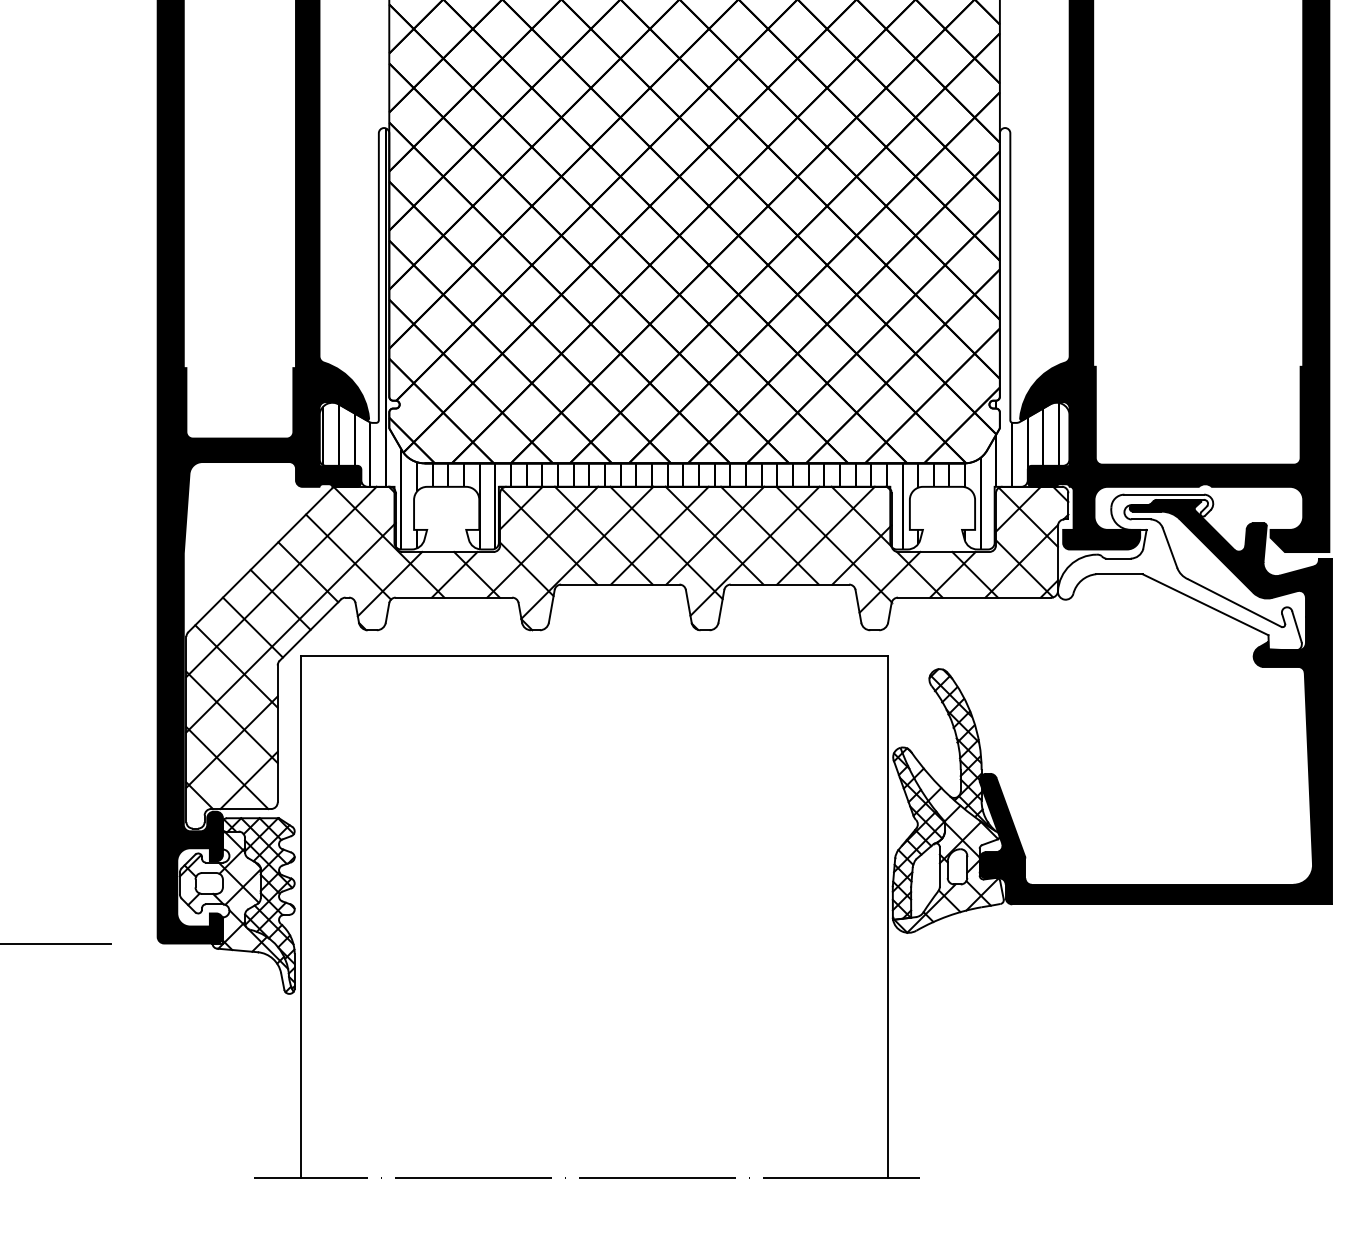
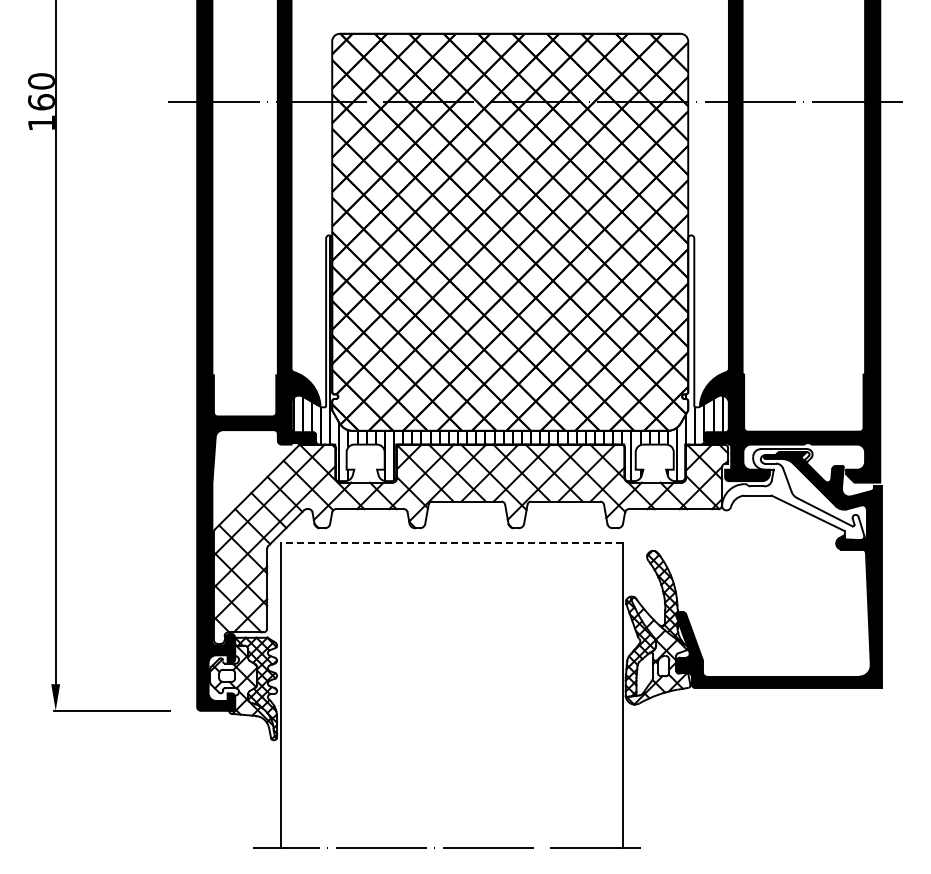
line: (593, 656) -> (451, 543), solid -> dashed

